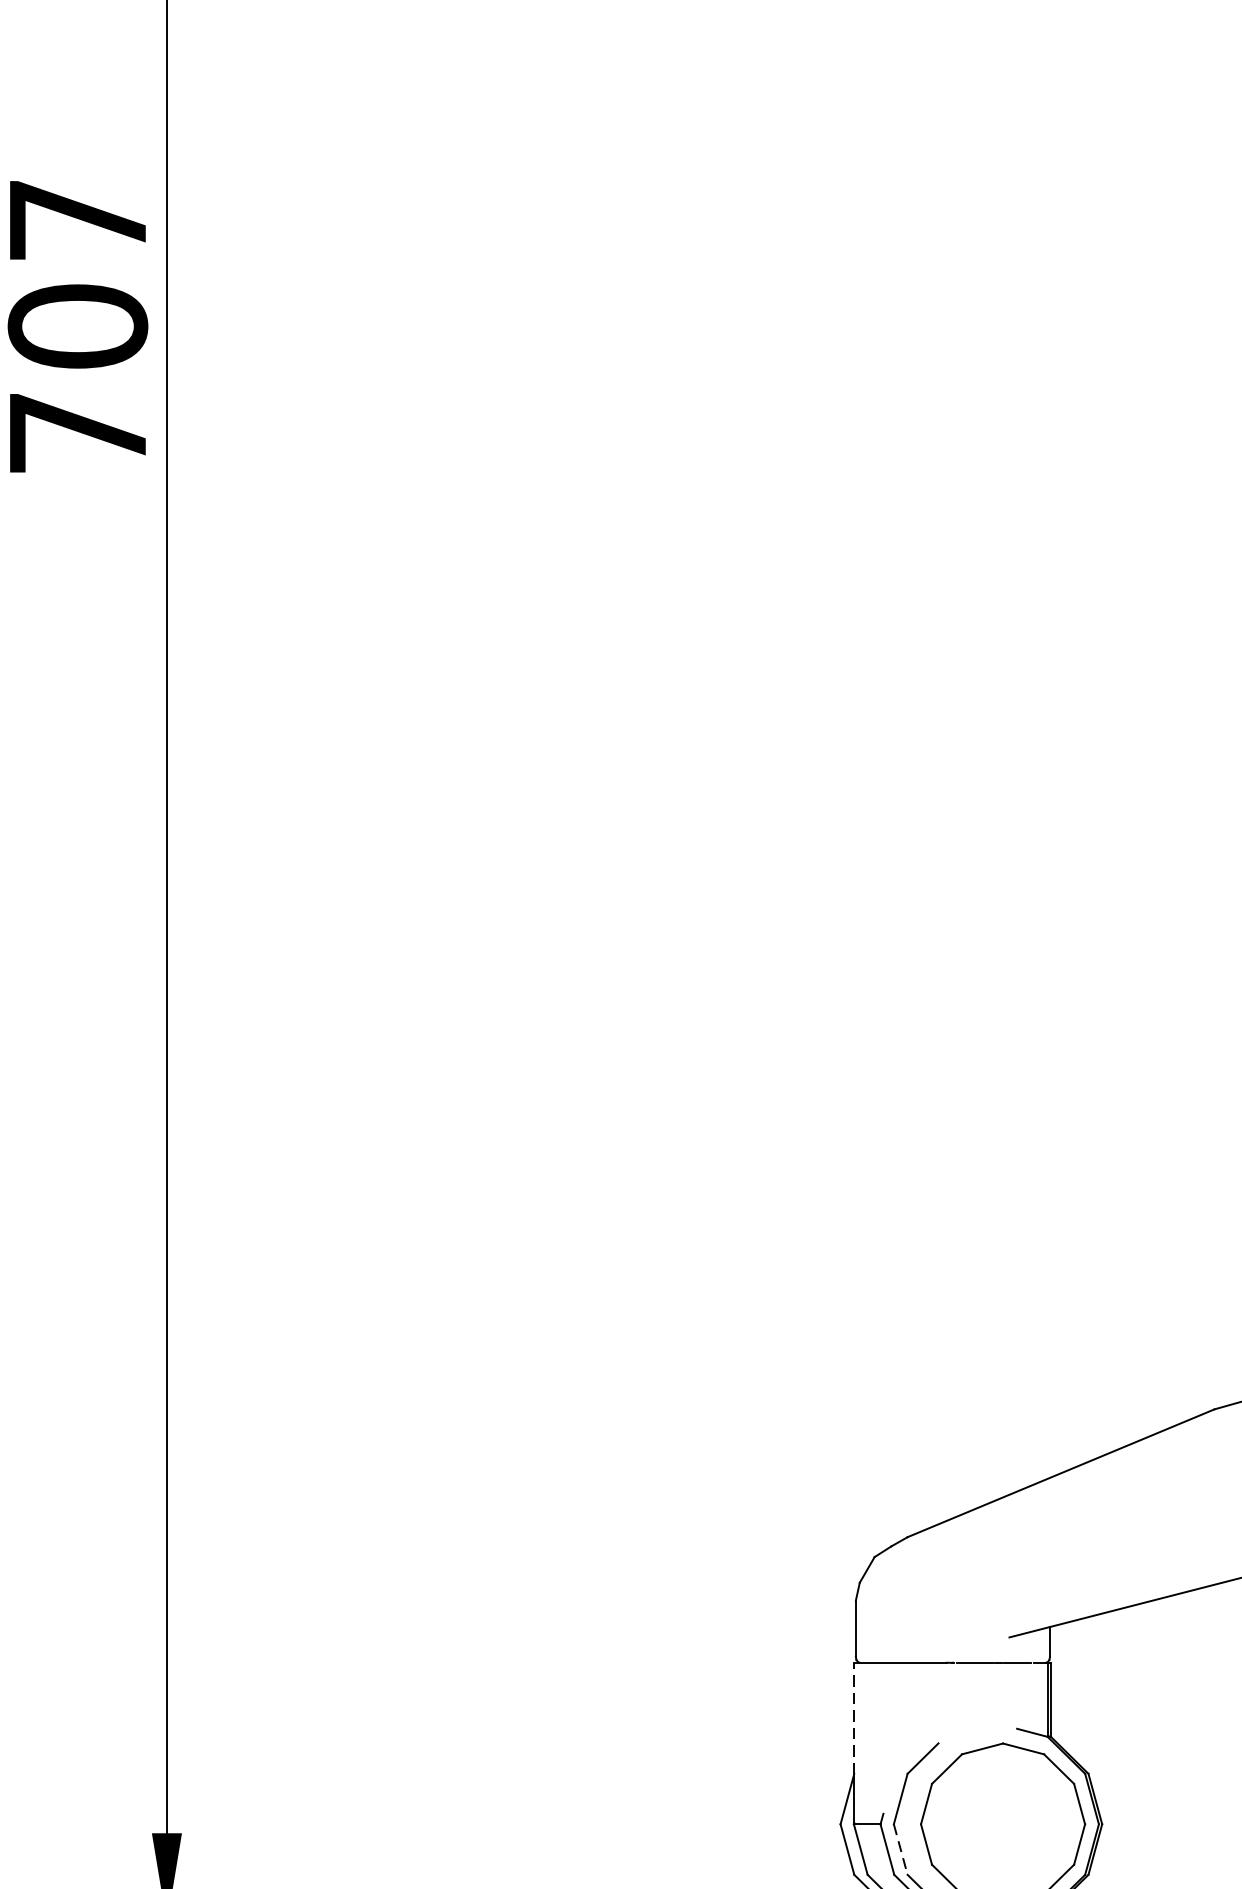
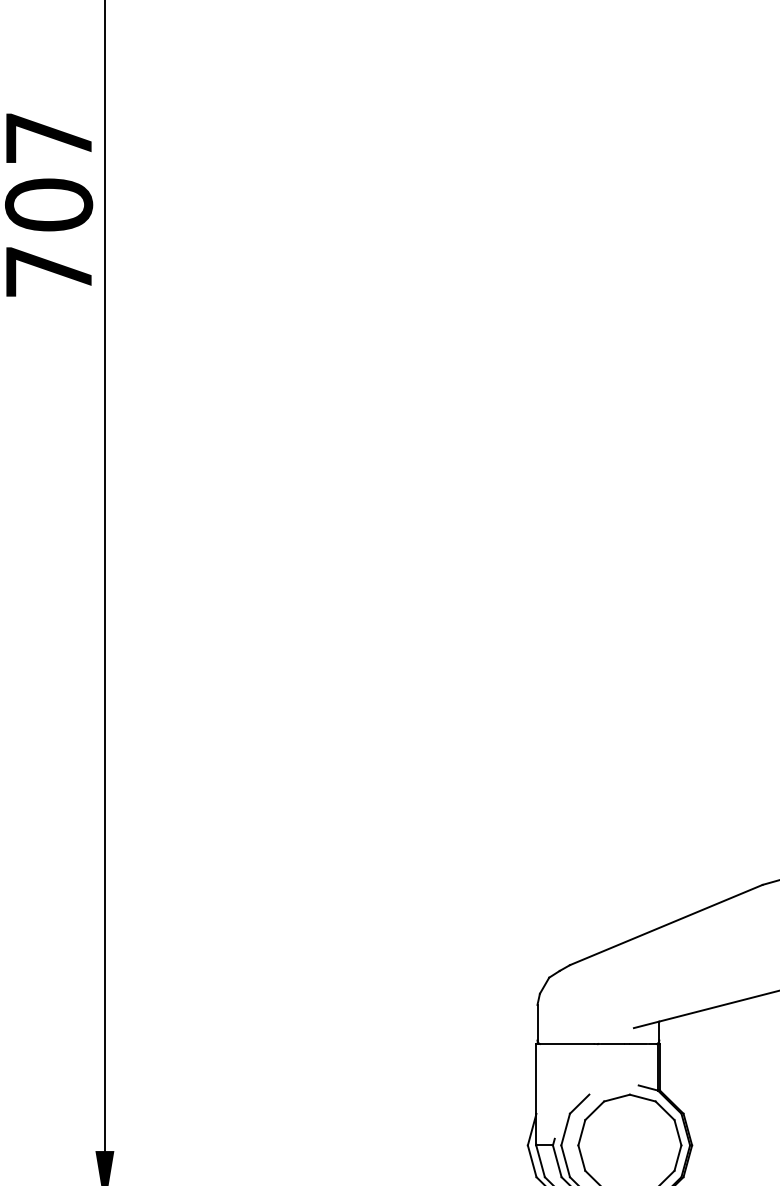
line: (854, 1717) -> (536, 1078), dashed -> solid
line: (900, 1849) -> (565, 1161), dashed -> solid

